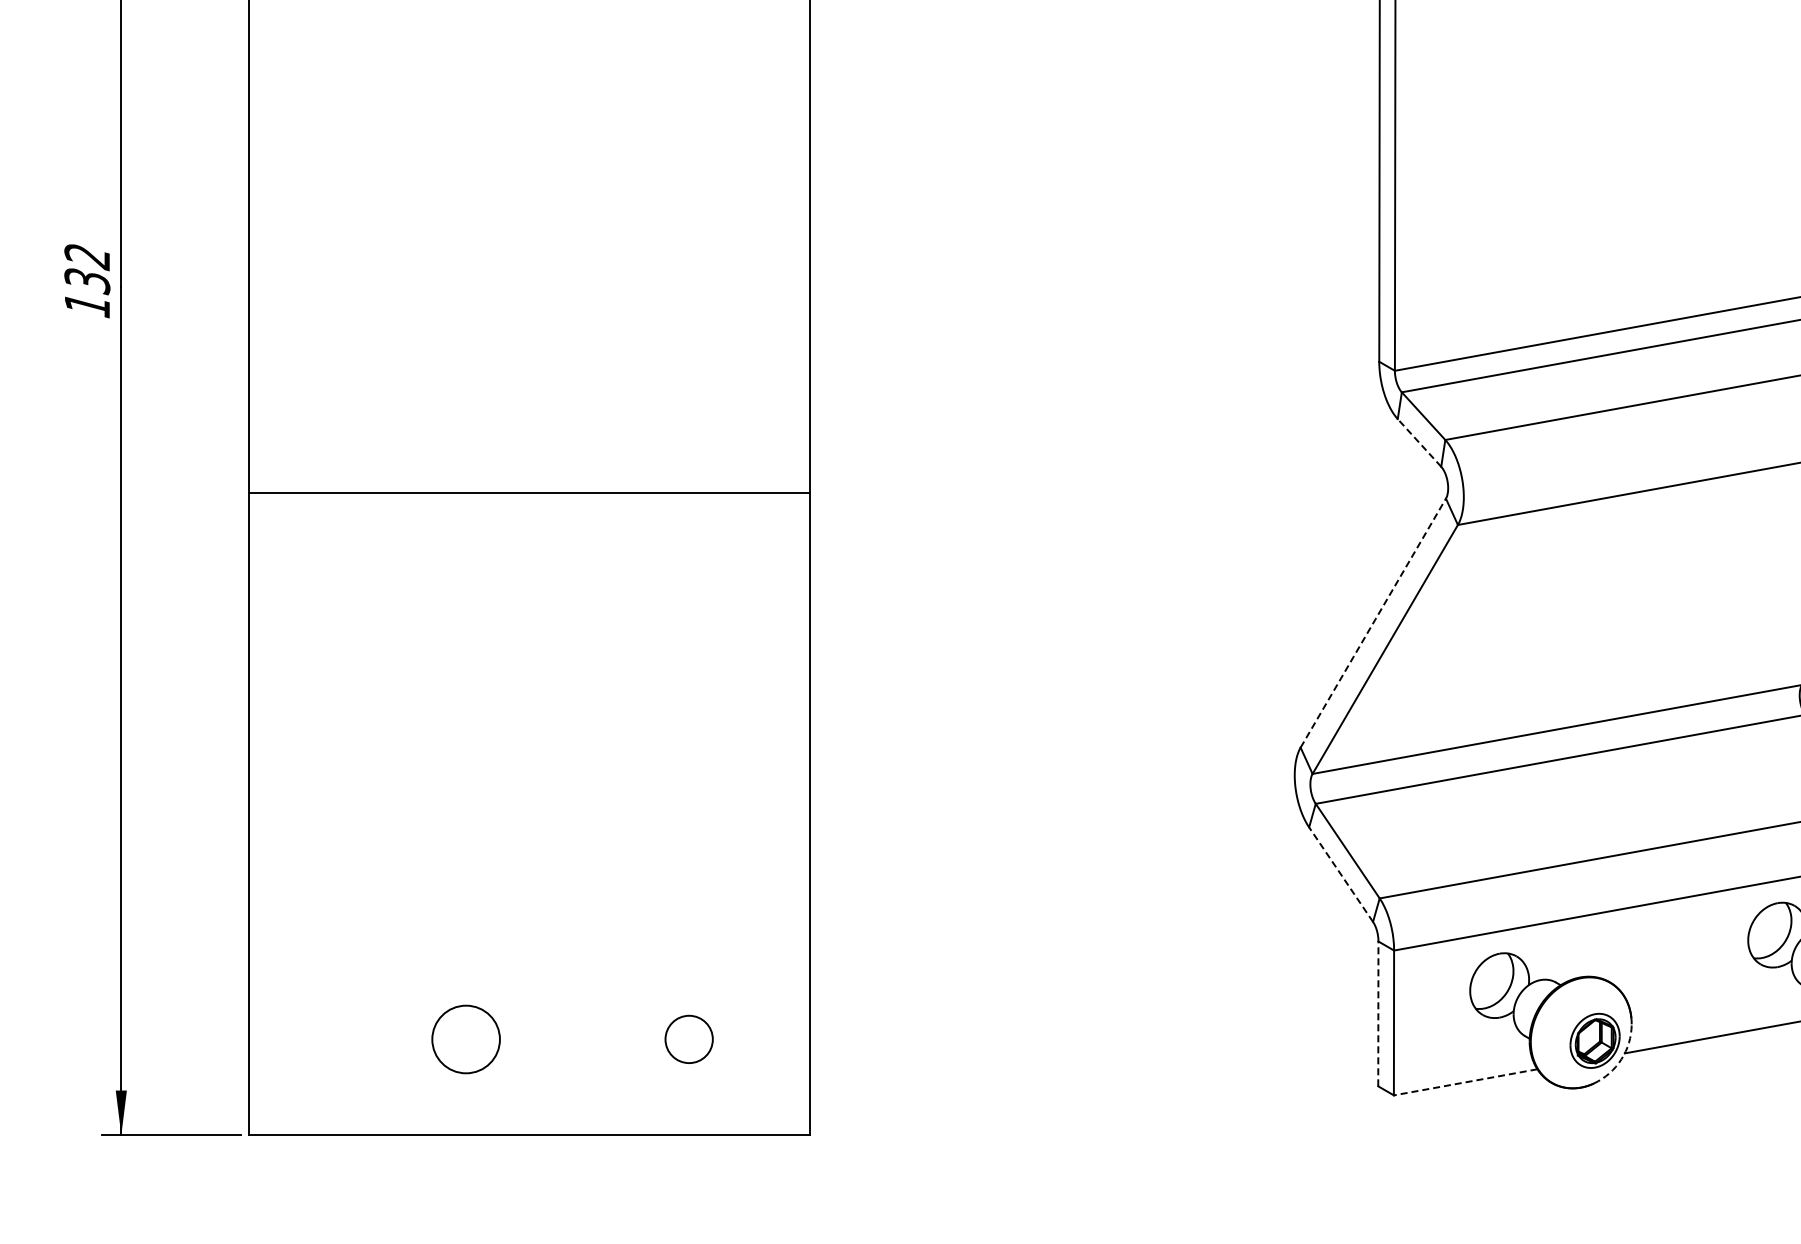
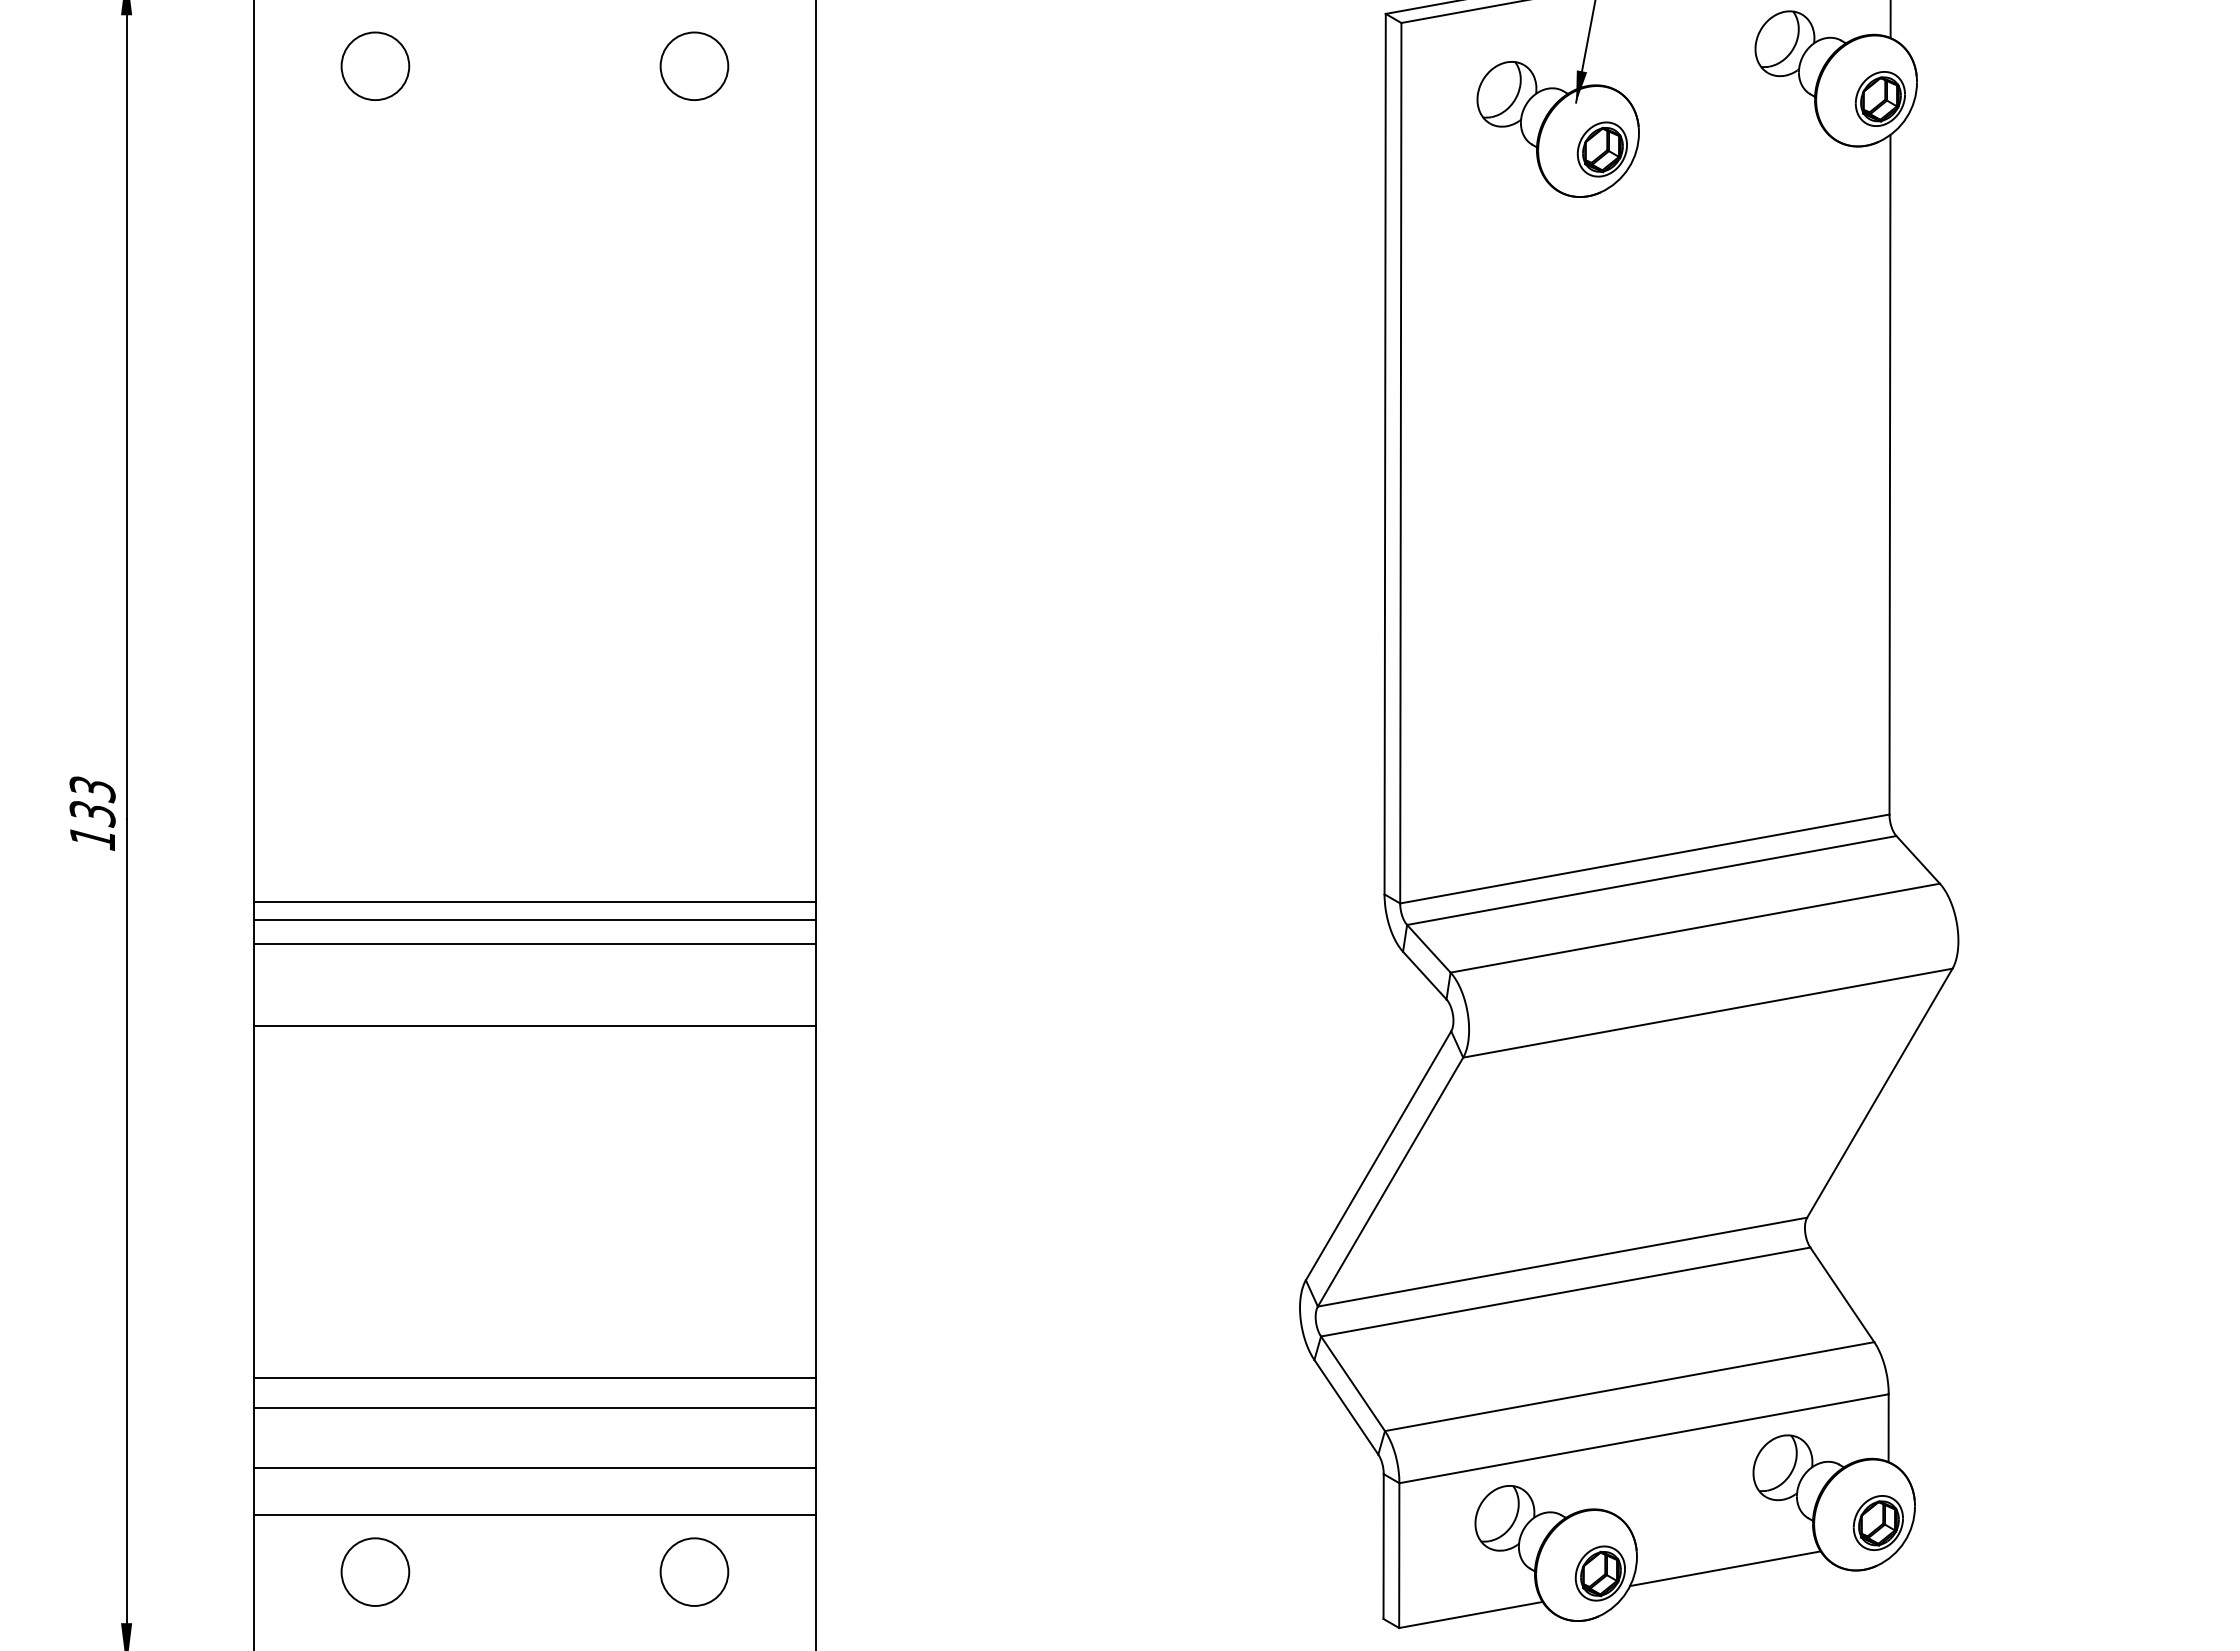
text: (87, 256) -> (92, 789), 132 -> 133
line: (529, 368) -> (534, 901), added
line: (529, 387) -> (534, 920), added
line: (529, 410) -> (534, 943), added
line: (1419, 442) -> (1424, 975), dashed -> solid
line: (1373, 622) -> (1378, 1155), dashed -> solid
line: (529, 844) -> (534, 1377), added
line: (1341, 873) -> (1346, 1406), dashed -> solid
line: (529, 874) -> (534, 1407), added
line: (529, 935) -> (534, 1468), added
line: (529, 981) -> (534, 1514), added
line: (1378, 1013) -> (1383, 1546), dashed -> solid
circle: (466, 1038) -> (375, 1571), moved
circle: (689, 1038) -> (694, 1571), size x1.43
arc: (1621, 1059) -> (1626, 1592), dashed -> solid
line: (1465, 1081) -> (1470, 1614), dashed -> solid

